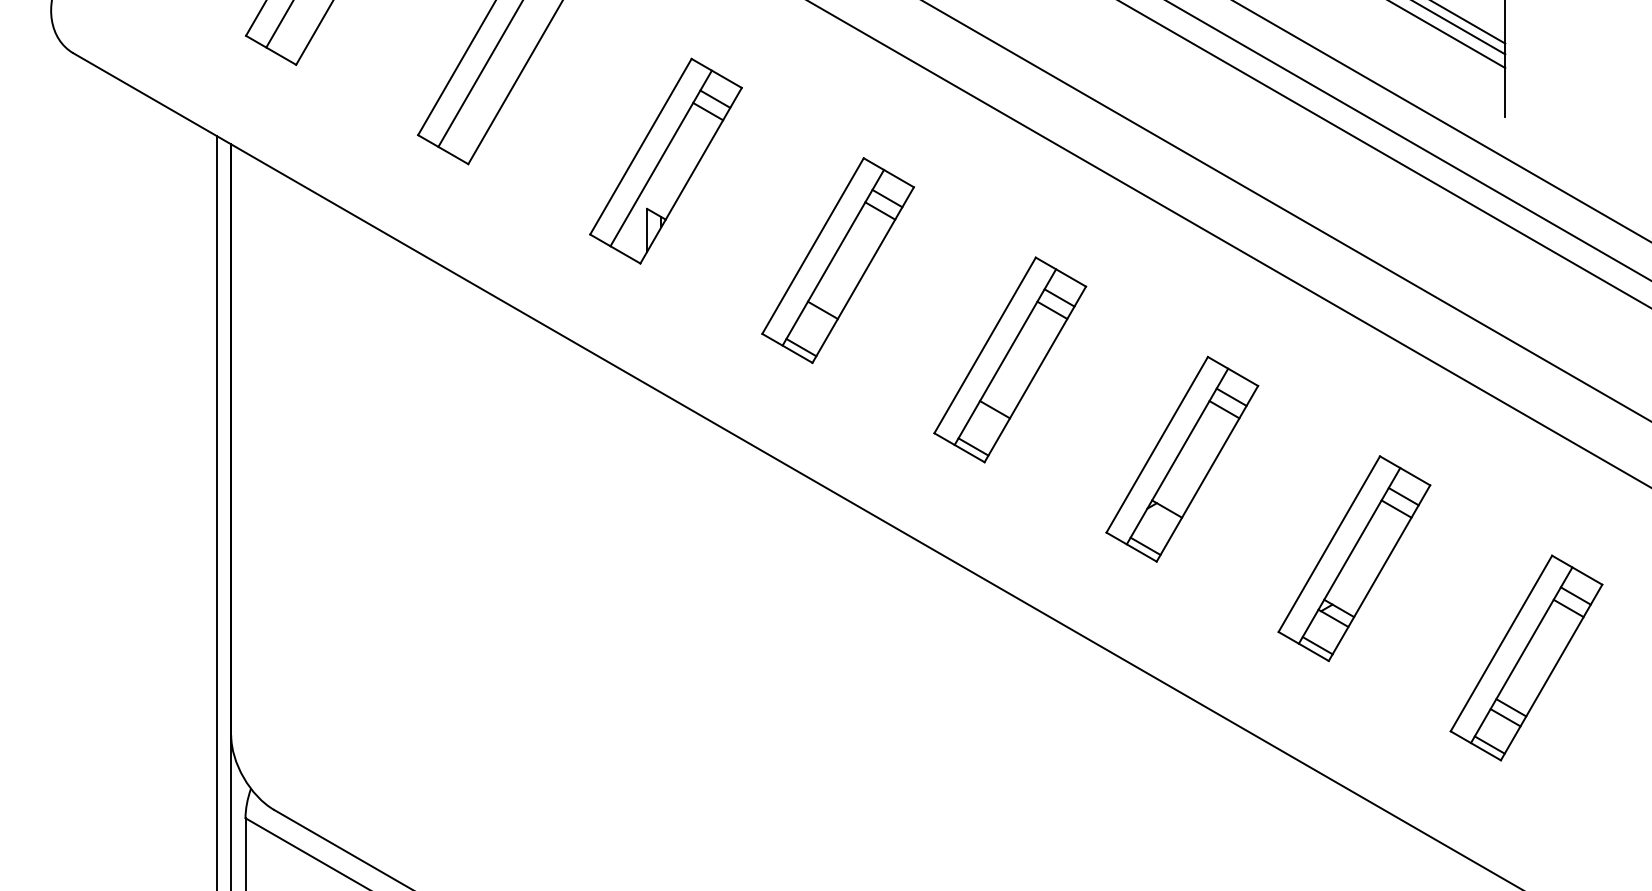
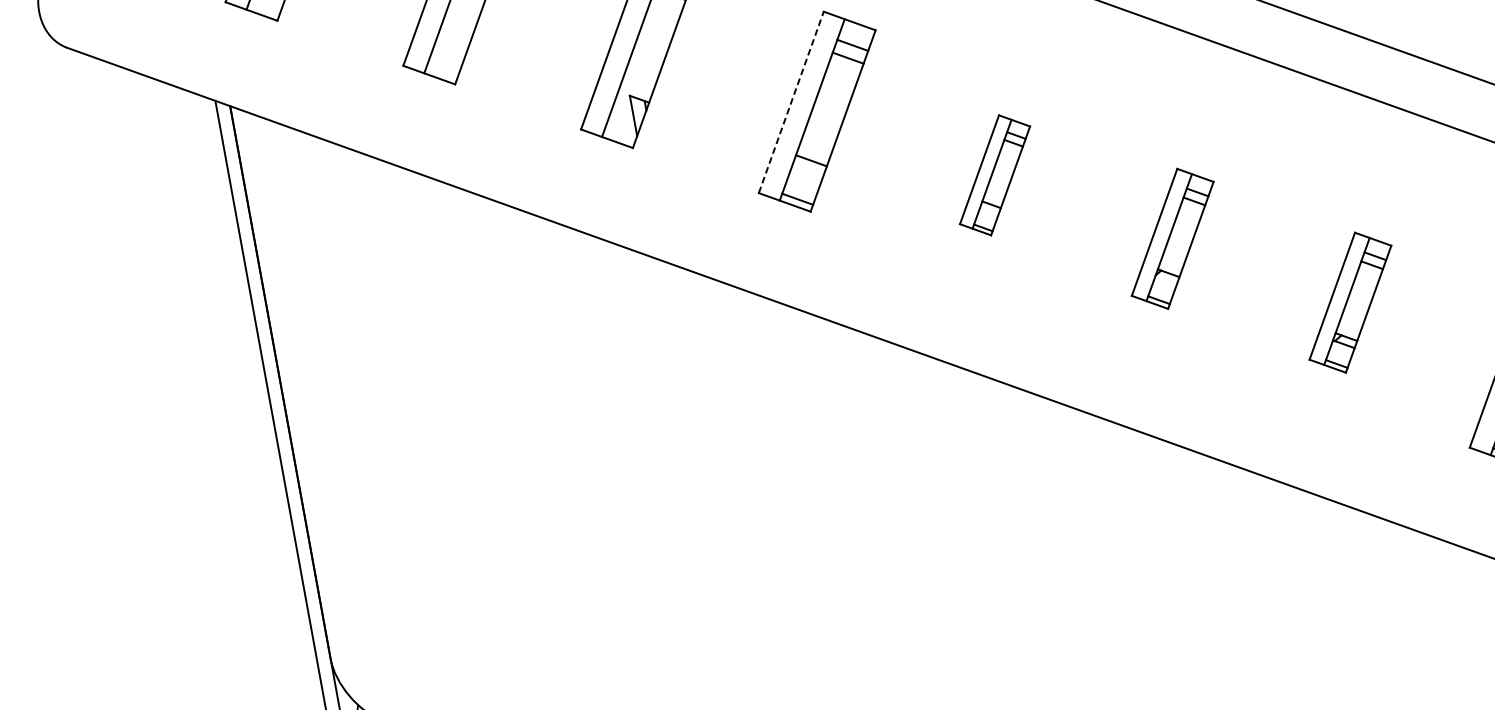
line: (813, 245) -> (791, 101), solid -> dashed
part: (1010, 359) -> (995, 174), size x0.6
part: (1182, 458) -> (1172, 238), size x0.7
part: (1354, 558) -> (1350, 302), size x0.7

